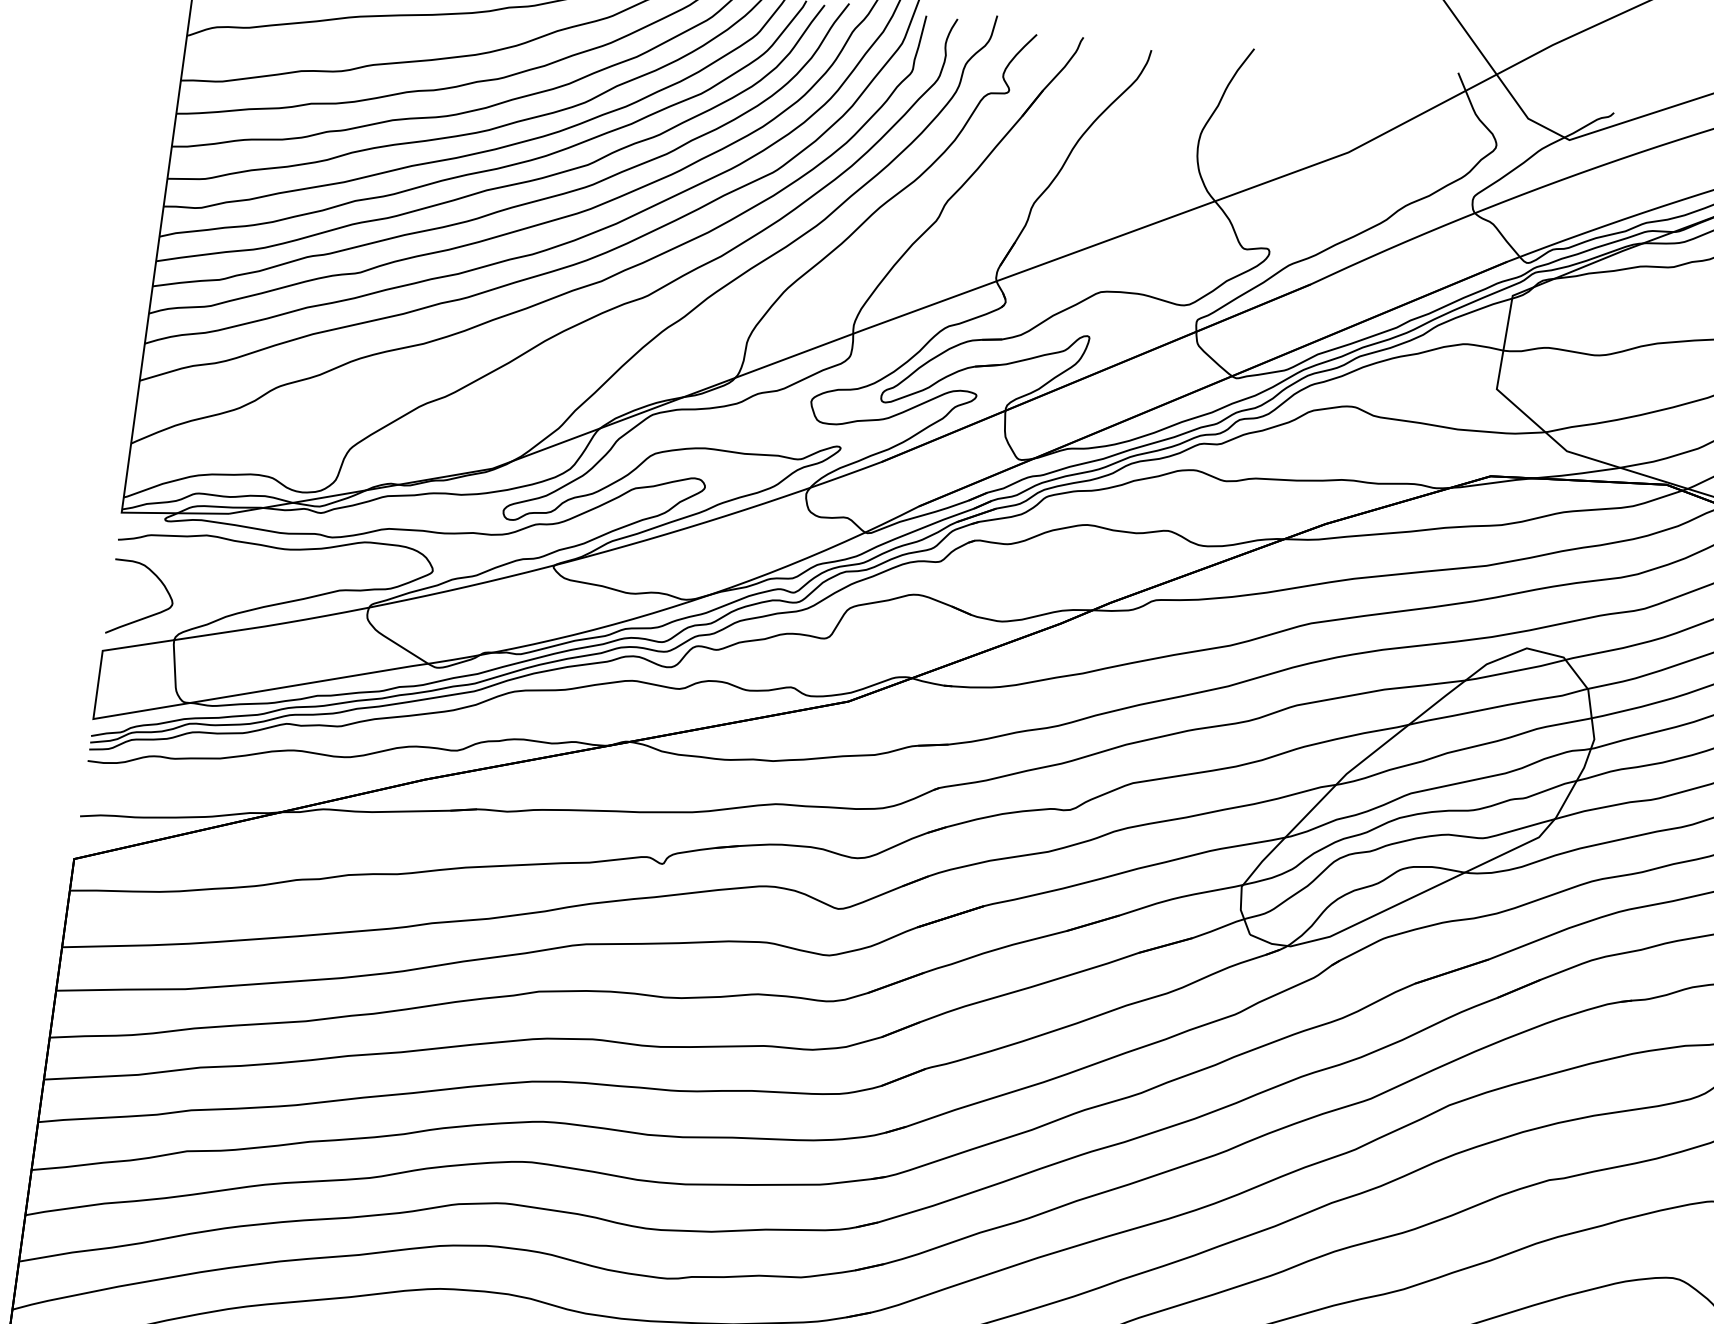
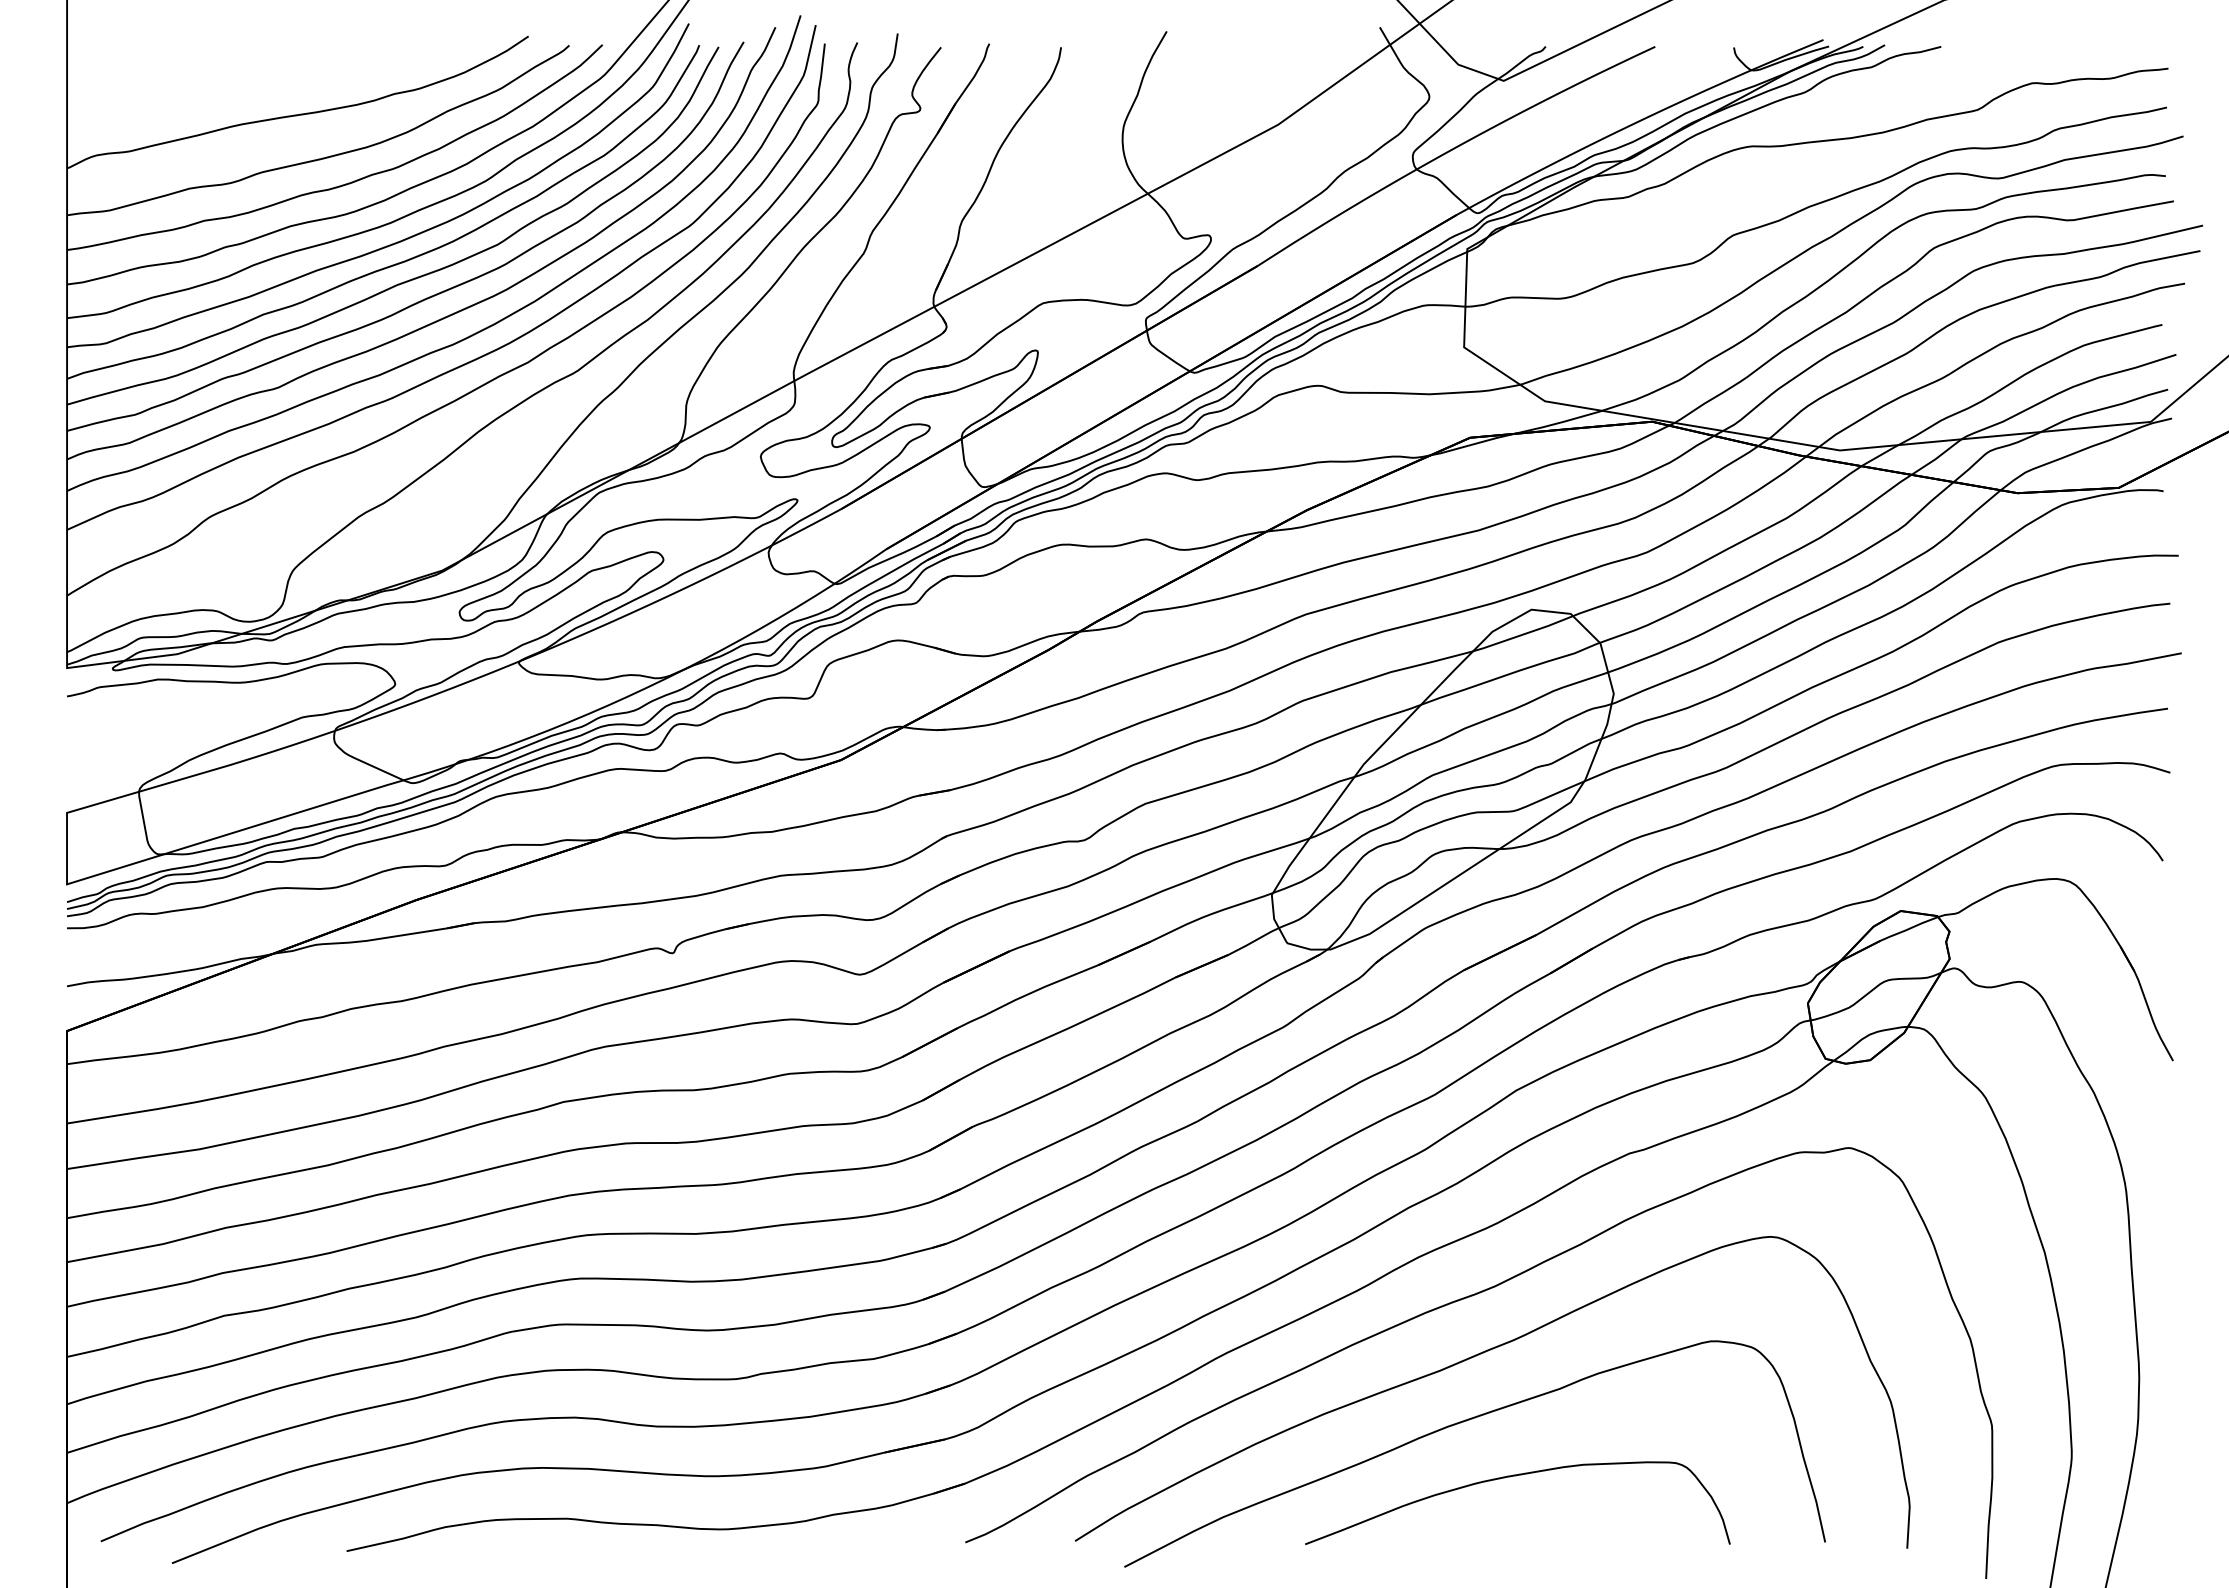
curve: (147, 615) -> (108, 770), removed

